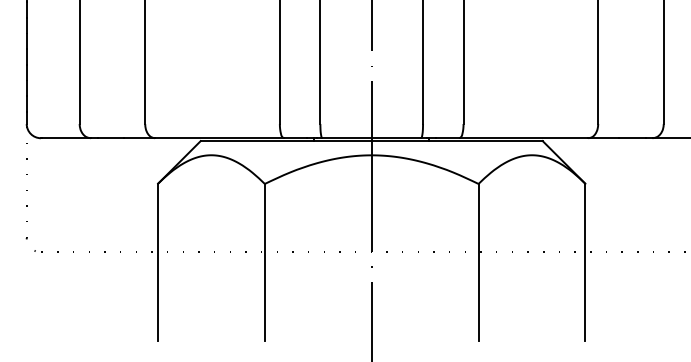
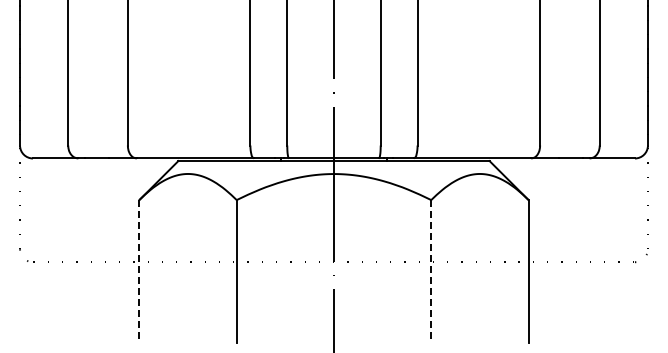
line: (158, 262) -> (139, 271), solid -> dashed
line: (478, 262) -> (431, 271), solid -> dashed

